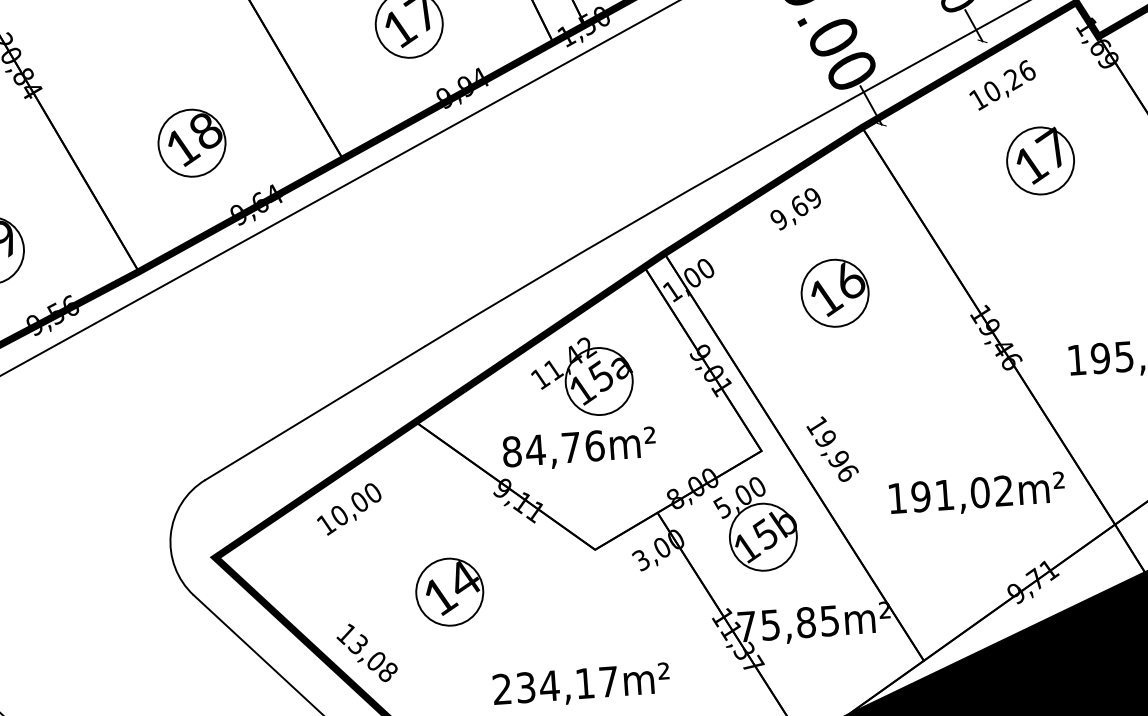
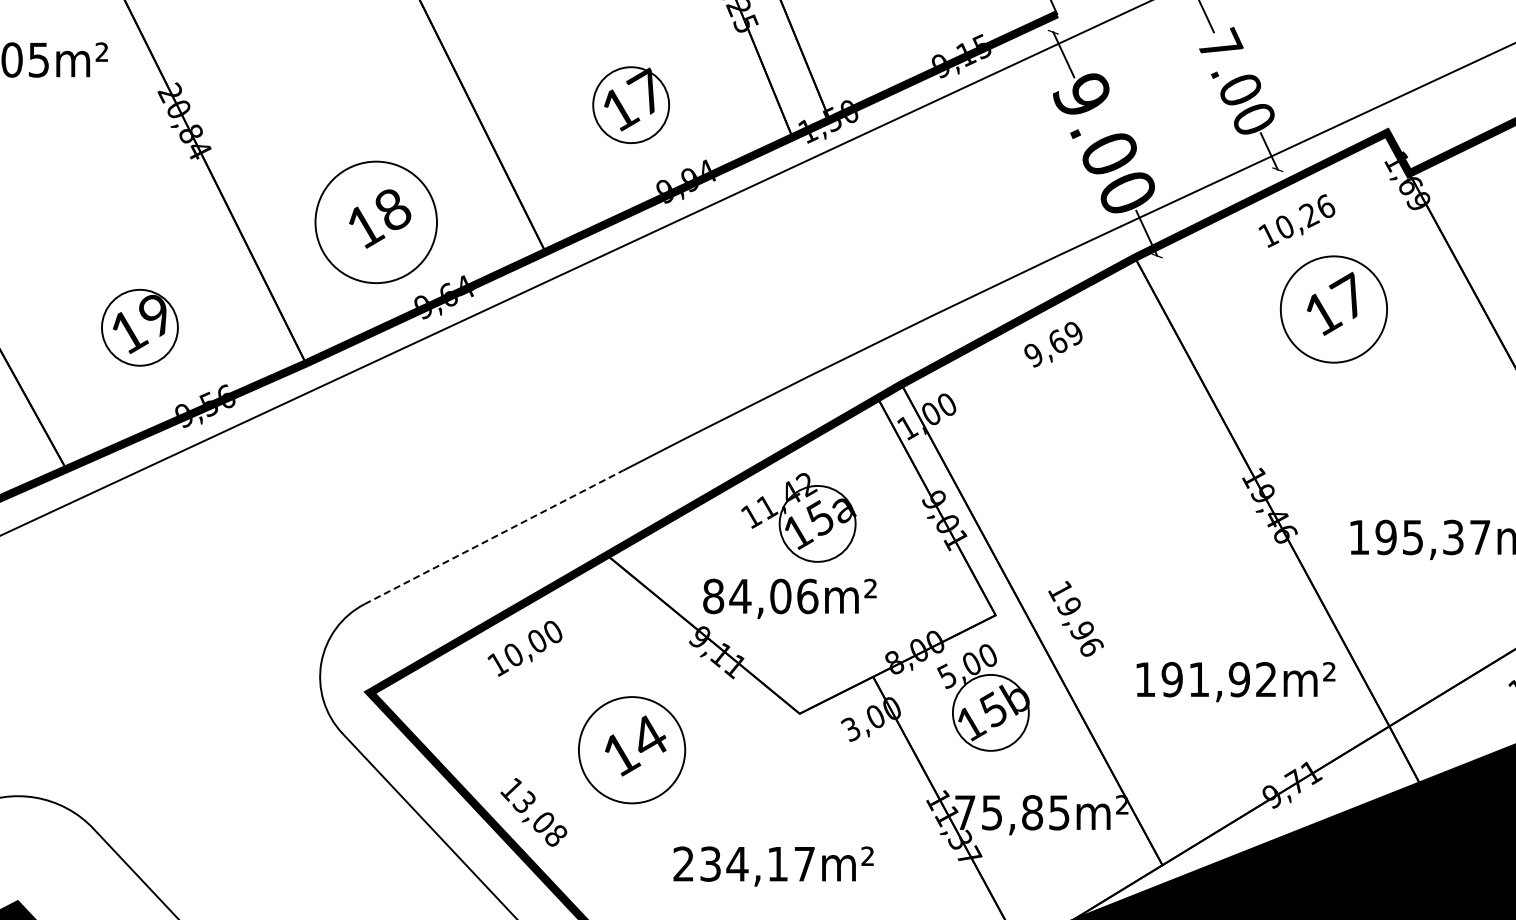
circle: (192, 143) -> (376, 222), size x1.6
circle: (1040, 160) -> (1333, 309), size x1.4
part: (835, 292) -> (1091, 442), removed
line: (315, 413) -> (494, 537), solid -> dashed
text: (570, 447) -> (780, 596), 84,76m² -> 84,06m²
text: (980, 492) -> (1239, 679), 191,02m² -> 191,92m²
circle: (450, 592) -> (632, 750), size x1.4

